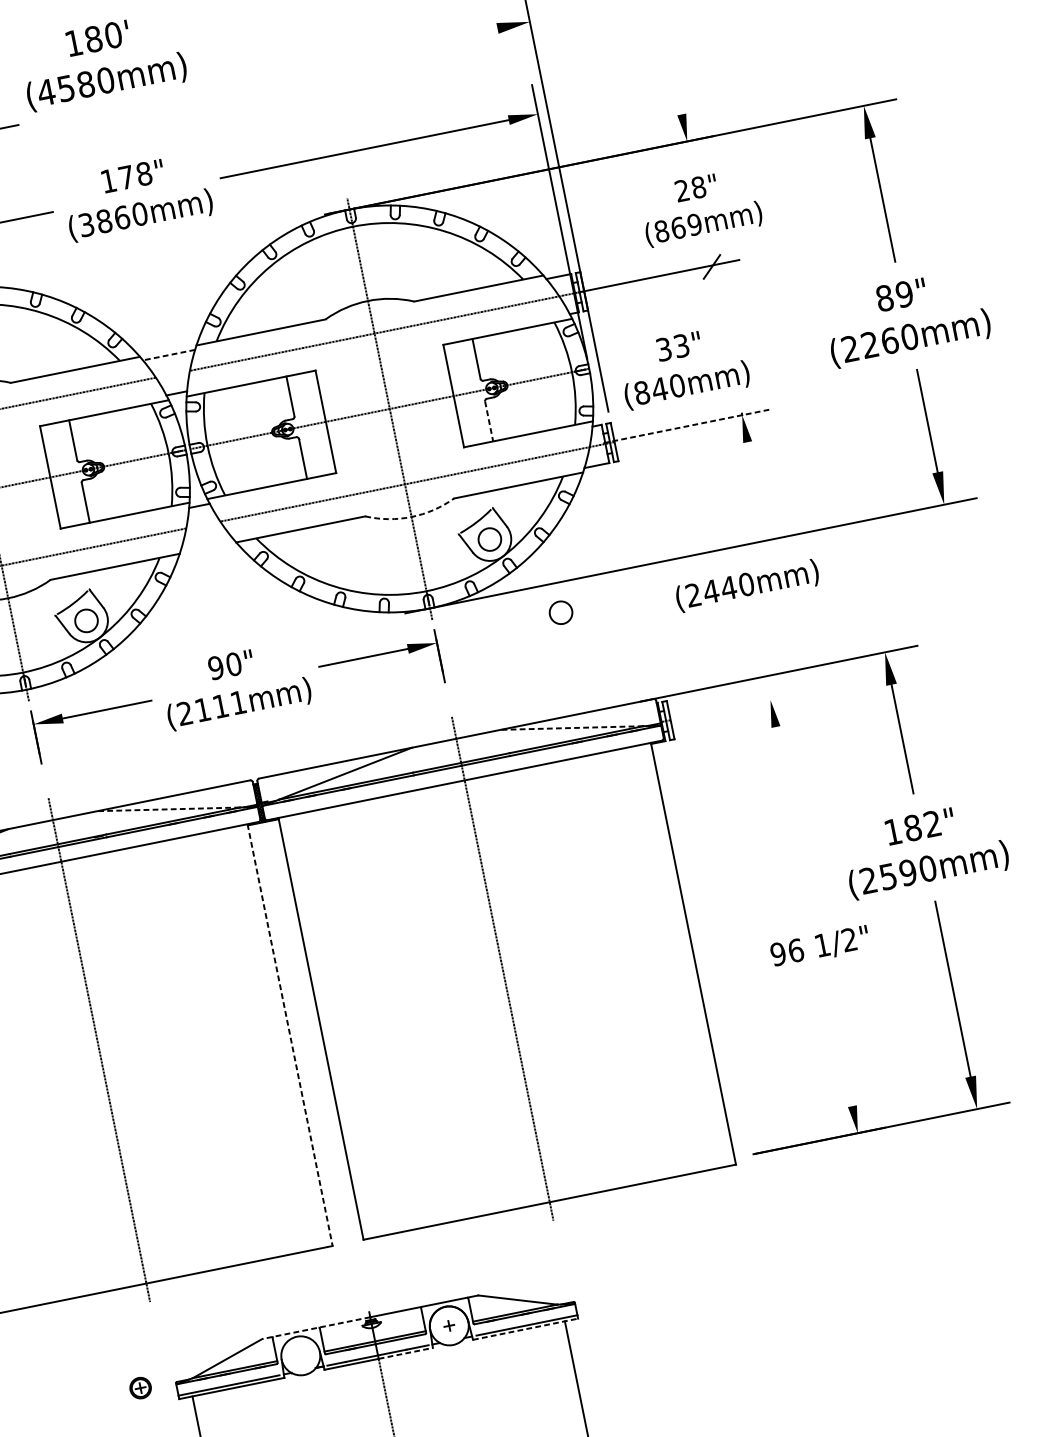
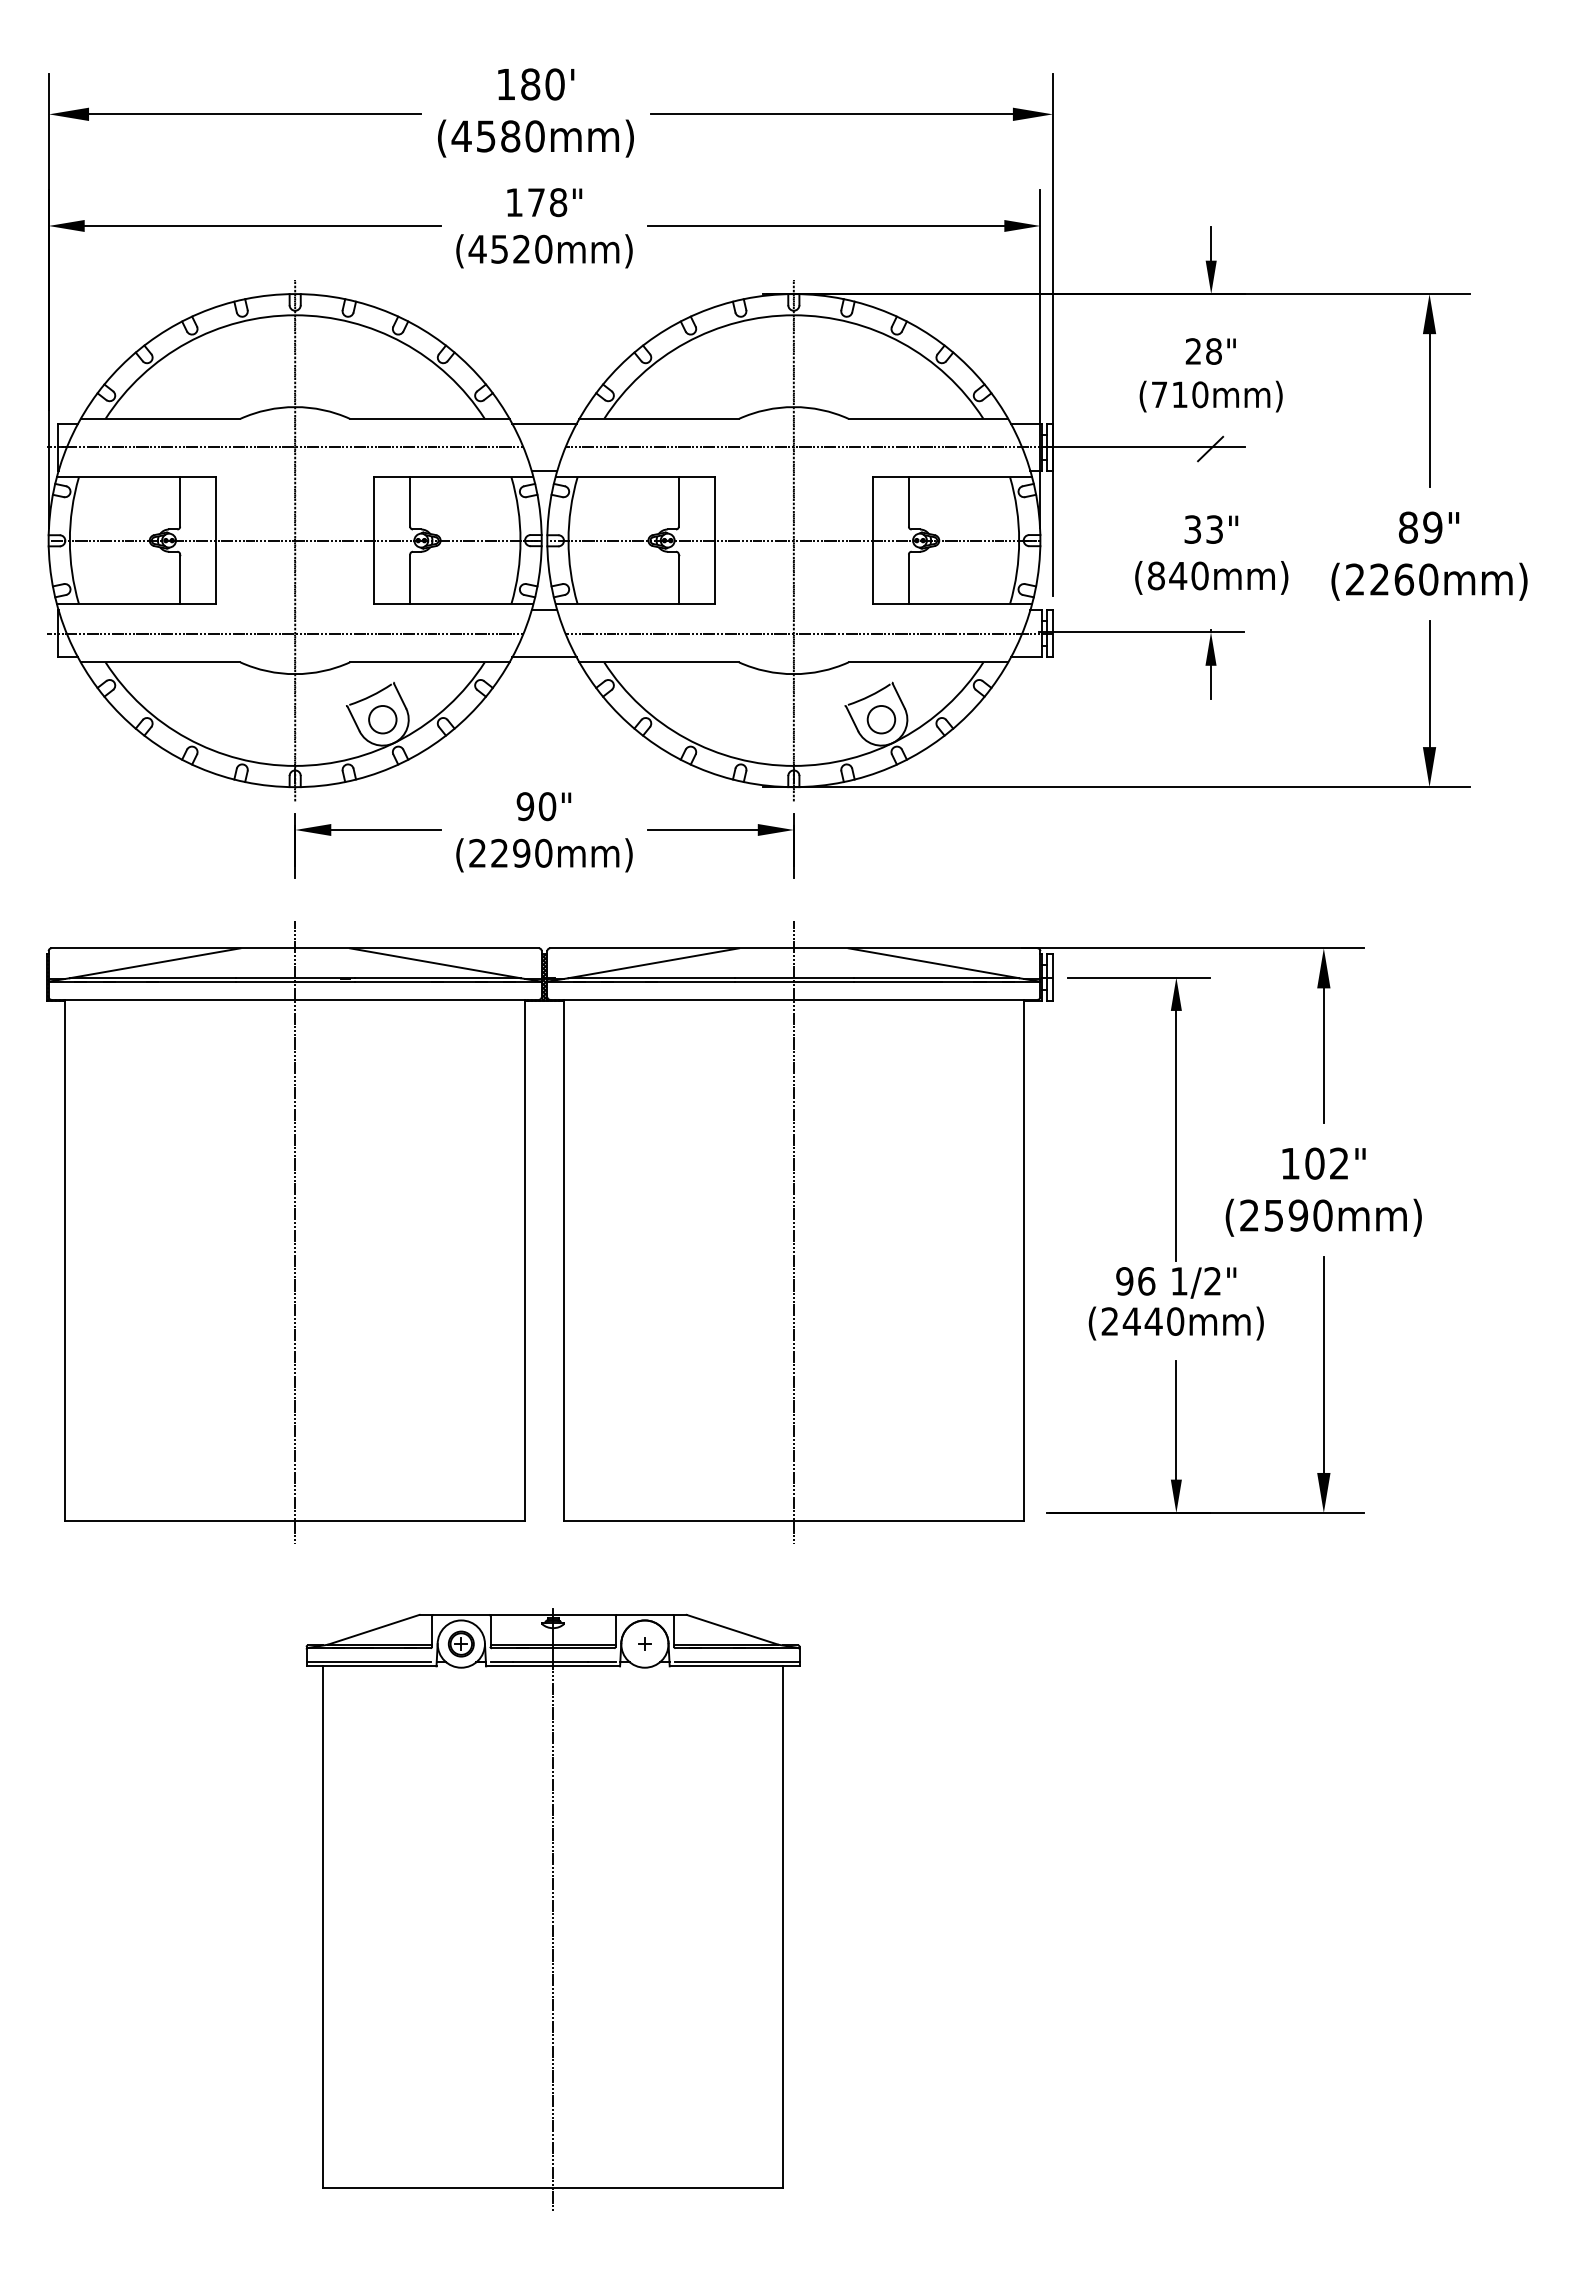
line: (350, 58) -> (831, 114), added
text: (102, 61) -> (535, 112), moved
line: (679, 100) -> (1211, 243), added
text: (104, 220) -> (499, 248), (3860mm) -> (4520mm)
text: (677, 227) -> (1179, 394), (869mm) -> (710mm)
line: (169, 354) -> (544, 423), dashed -> solid
text: (683, 366) -> (1211, 554), moved
line: (488, 421) -> (908, 579), dashed -> solid
line: (686, 426) -> (1142, 632), dashed -> solid
line: (750, 455) -> (1211, 682), added
arc: (411, 517) -> (793, 674), dashed -> solid
line: (207, 544) -> (544, 657), added
text: (746, 586) -> (1175, 1323), moved
circle: (561, 612) -> (948, 823), removed
text: (220, 705) -> (521, 852), (2111mm) -> (2290mm)
line: (739, 706) -> (1138, 977), added
line: (571, 728) -> (933, 963), dashed -> solid
line: (168, 809) -> (435, 963), dashed -> solid
line: (796, 827) -> (1176, 1135), added
text: (912, 827) -> (1314, 1163), 182" -> 102"
line: (290, 1035) -> (525, 1260), dashed -> solid
line: (842, 1058) -> (1176, 1420), added
line: (316, 1327) -> (486, 1614), dashed -> solid
line: (525, 1329) -> (734, 1666), dashed -> solid
line: (406, 1353) -> (587, 1666), dashed -> solid
part: (139, 1387) -> (460, 1643), moved

